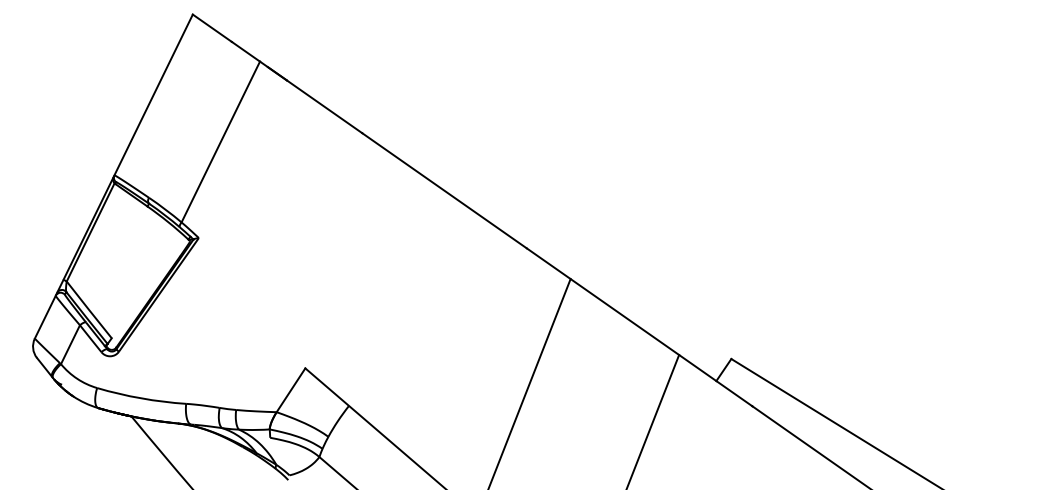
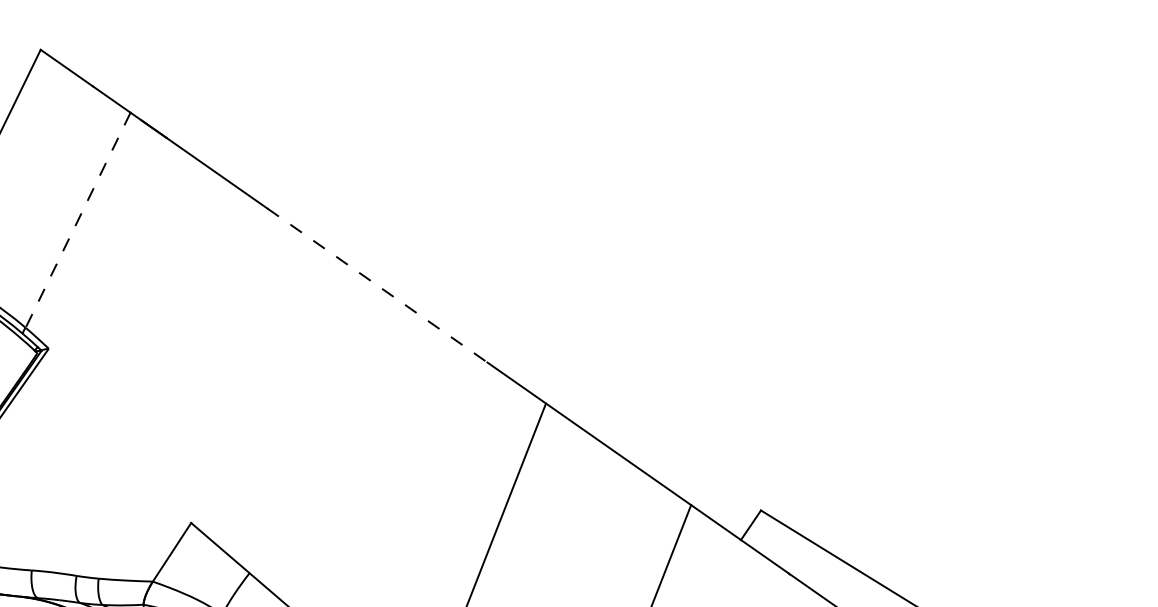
line: (220, 142) -> (77, 220), solid -> dashed
line: (444, 191) -> (377, 286), solid -> dashed

